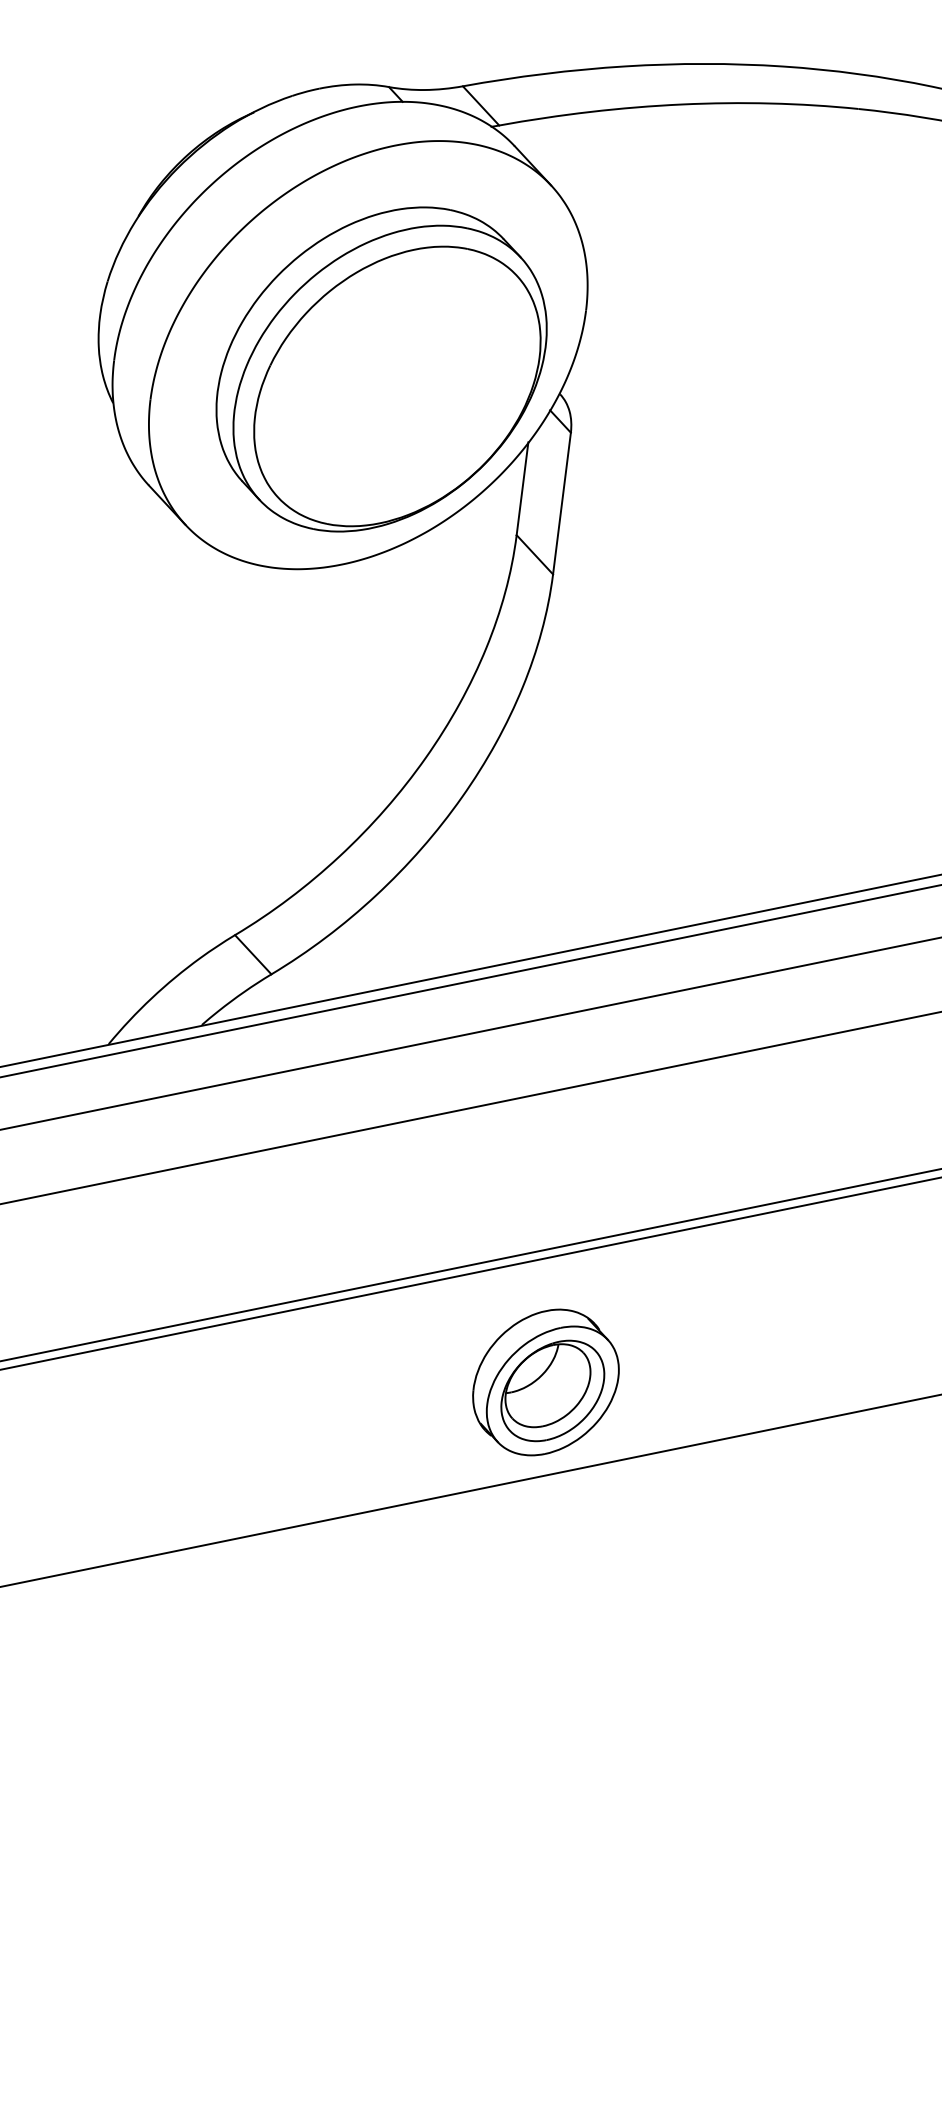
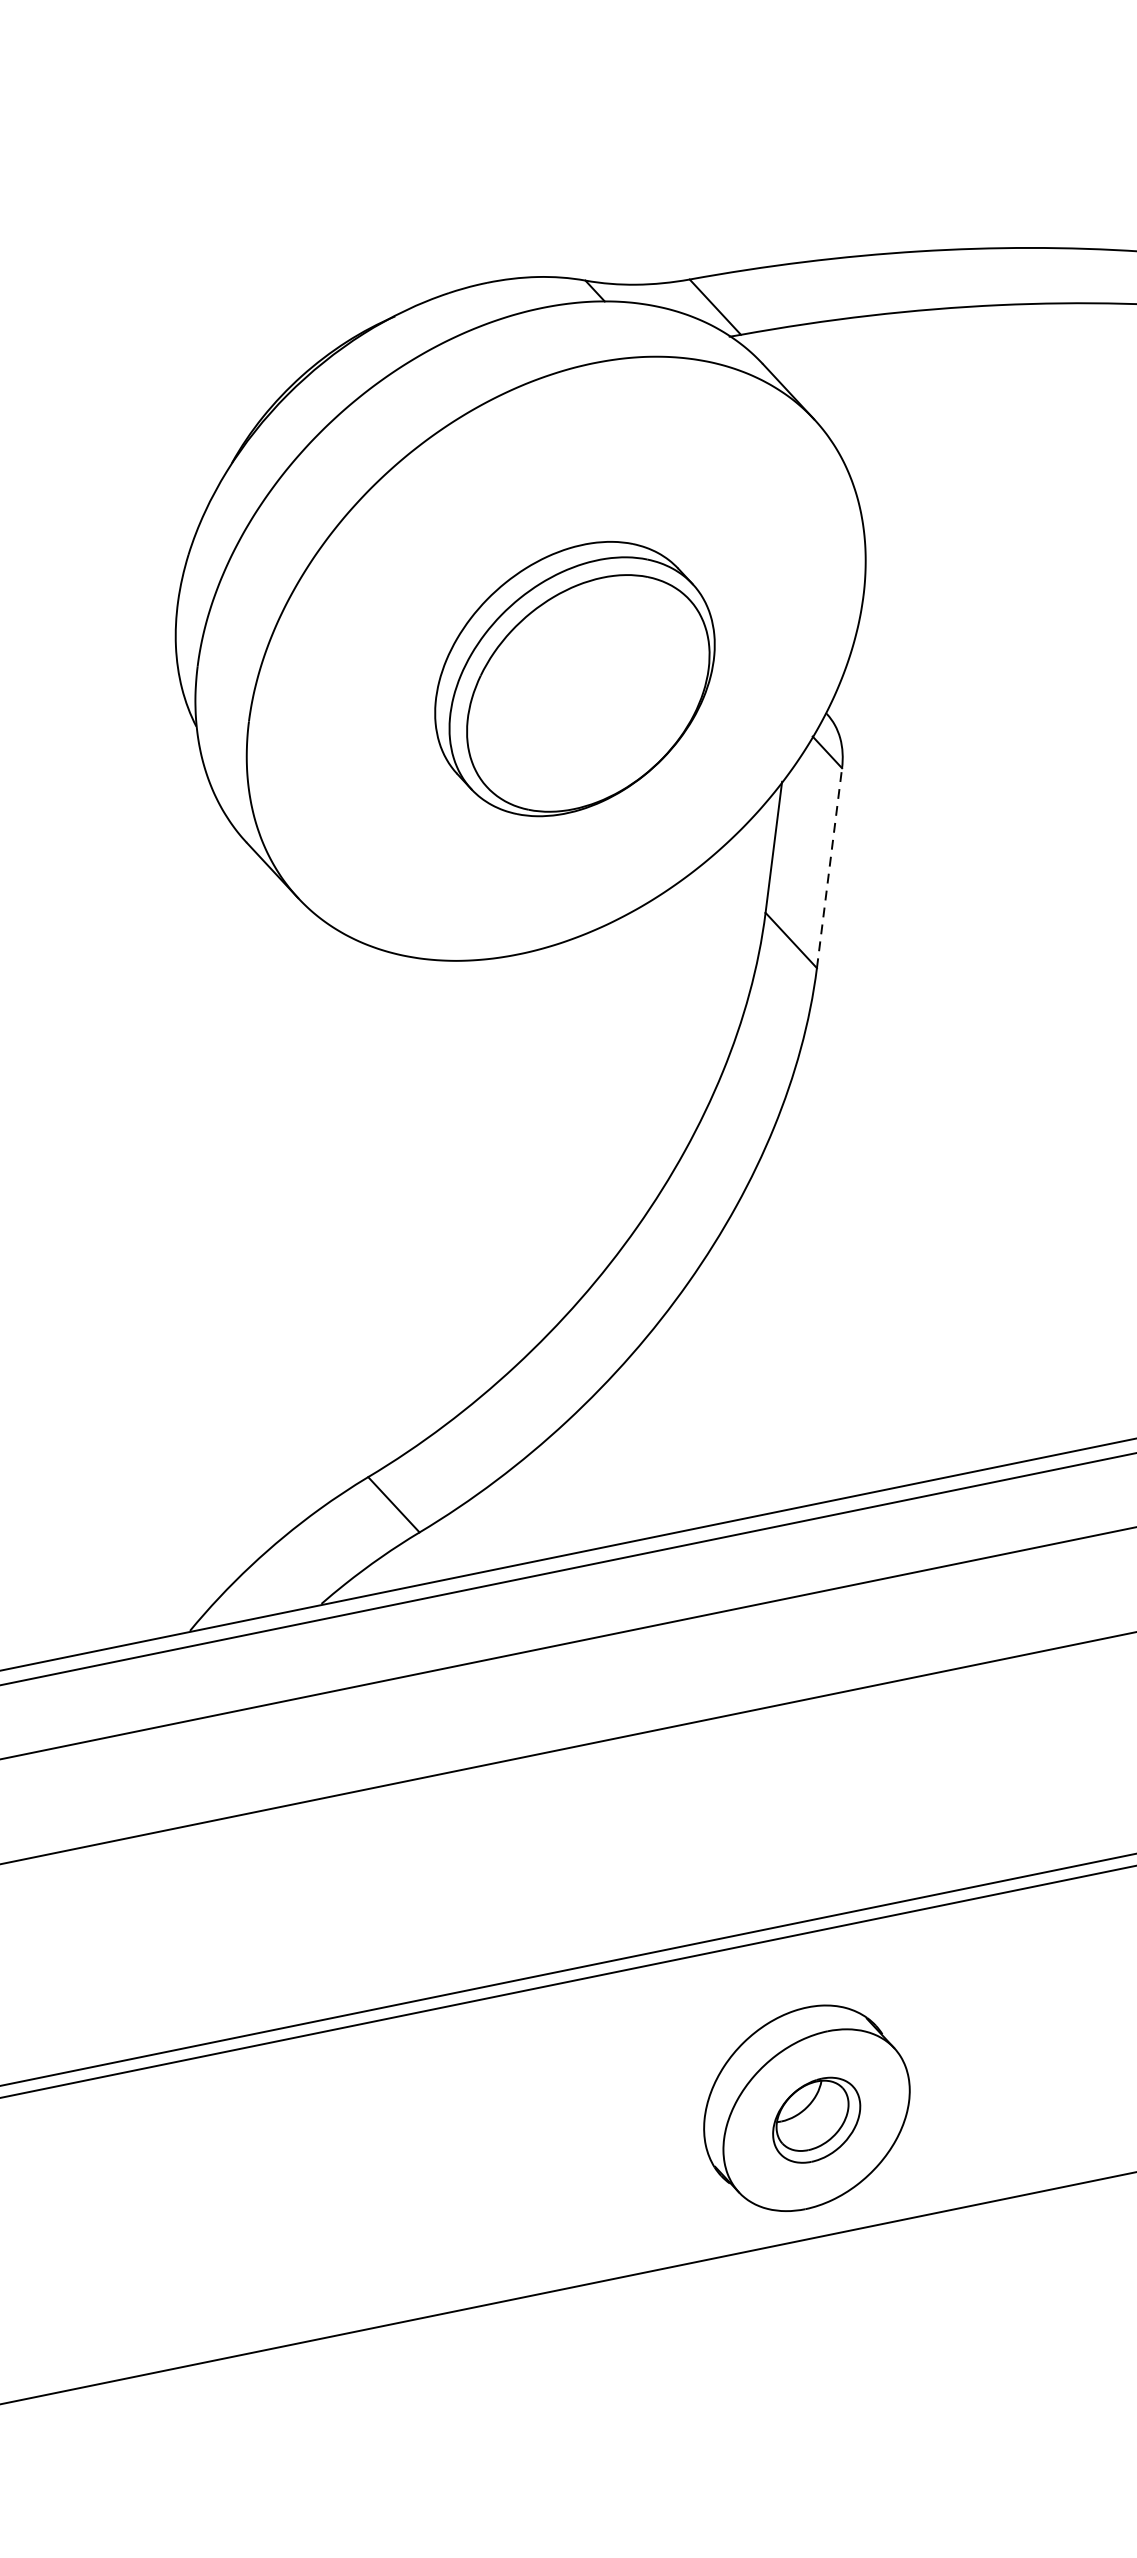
part: (381, 369) -> (574, 679), size x0.6
line: (562, 503) -> (830, 868), solid -> dashed
part: (552, 1390) -> (816, 2119), size x0.6

